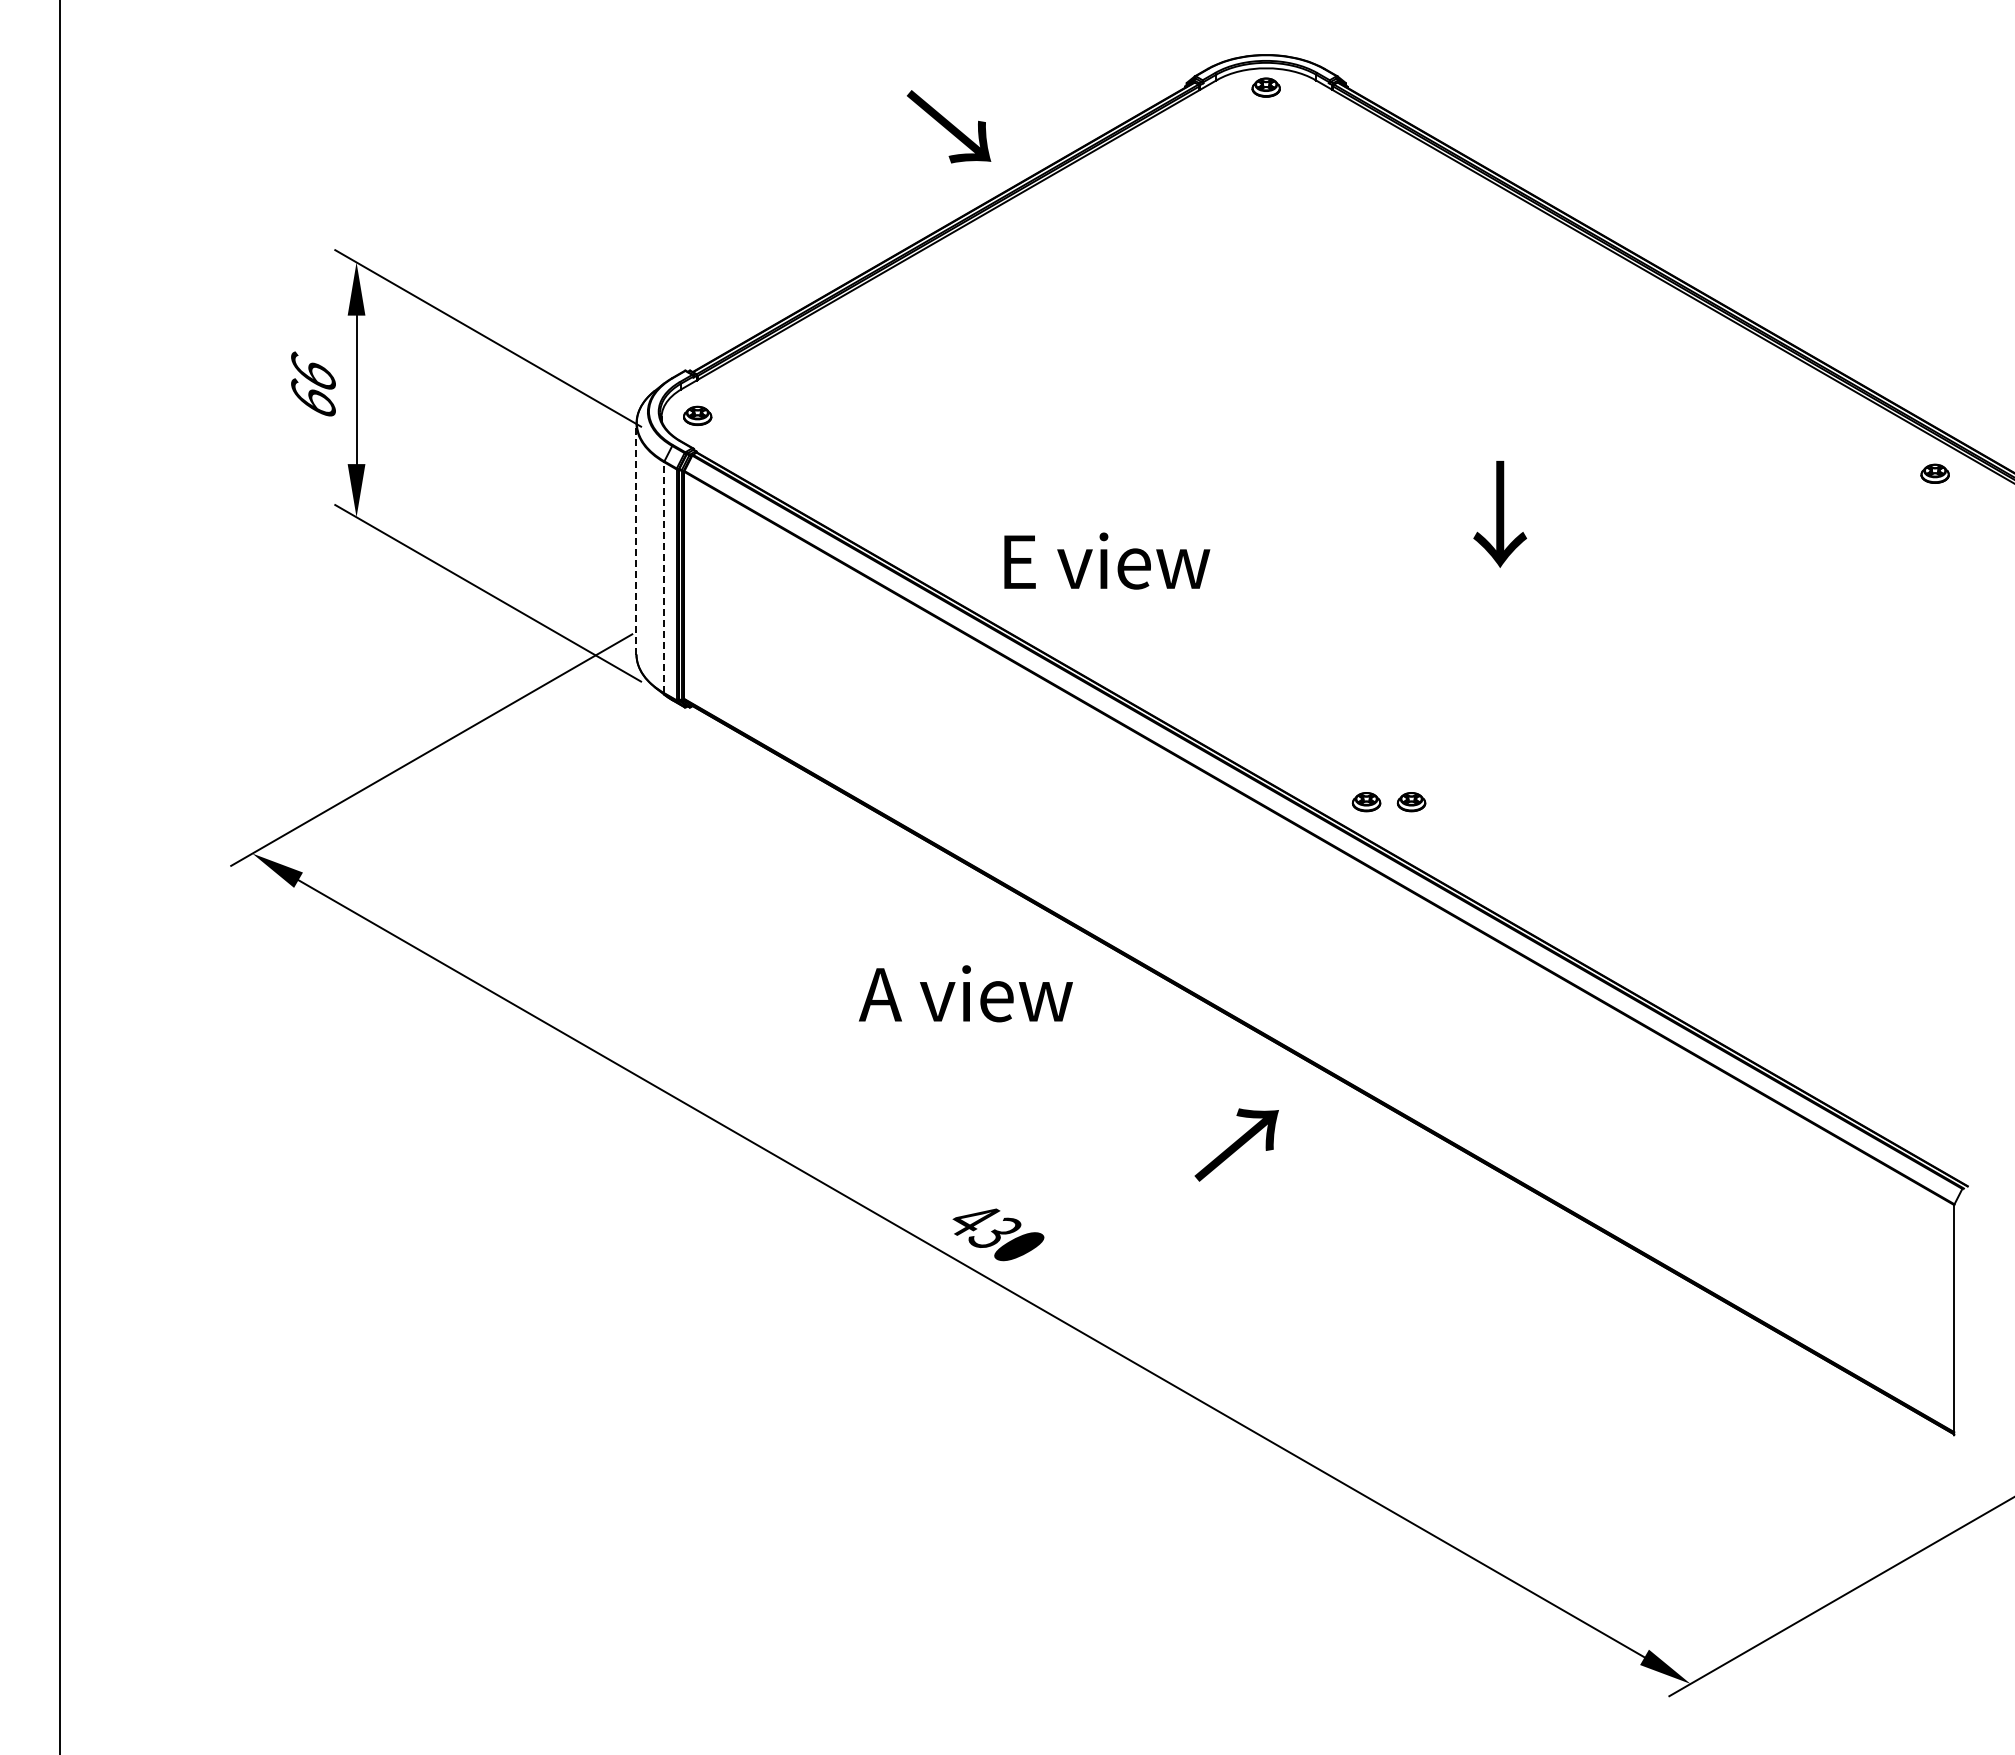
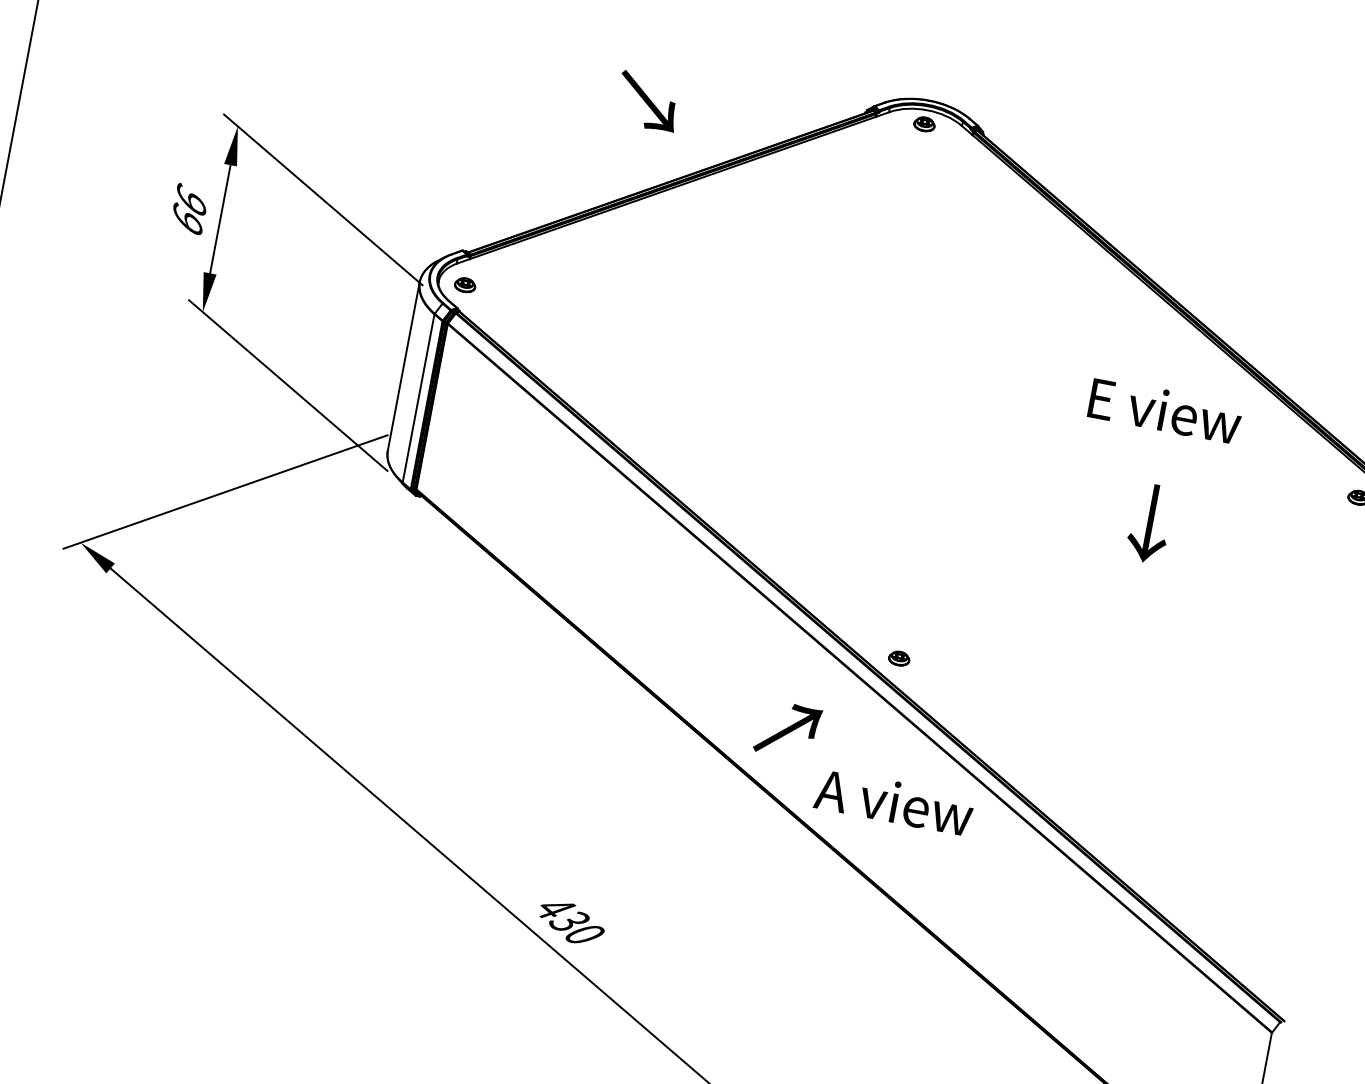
text: (948, 126) -> (647, 101), moved
text: (1499, 514) -> (1149, 523), moved
line: (636, 538) -> (403, 366), dashed -> solid
text: (1107, 560) -> (1165, 410), moved
line: (664, 577) -> (418, 398), dashed -> solid
part: (1411, 802) -> (932, 665), removed
text: (965, 993) -> (894, 801), moved
text: (1236, 1144) -> (787, 729), moved

